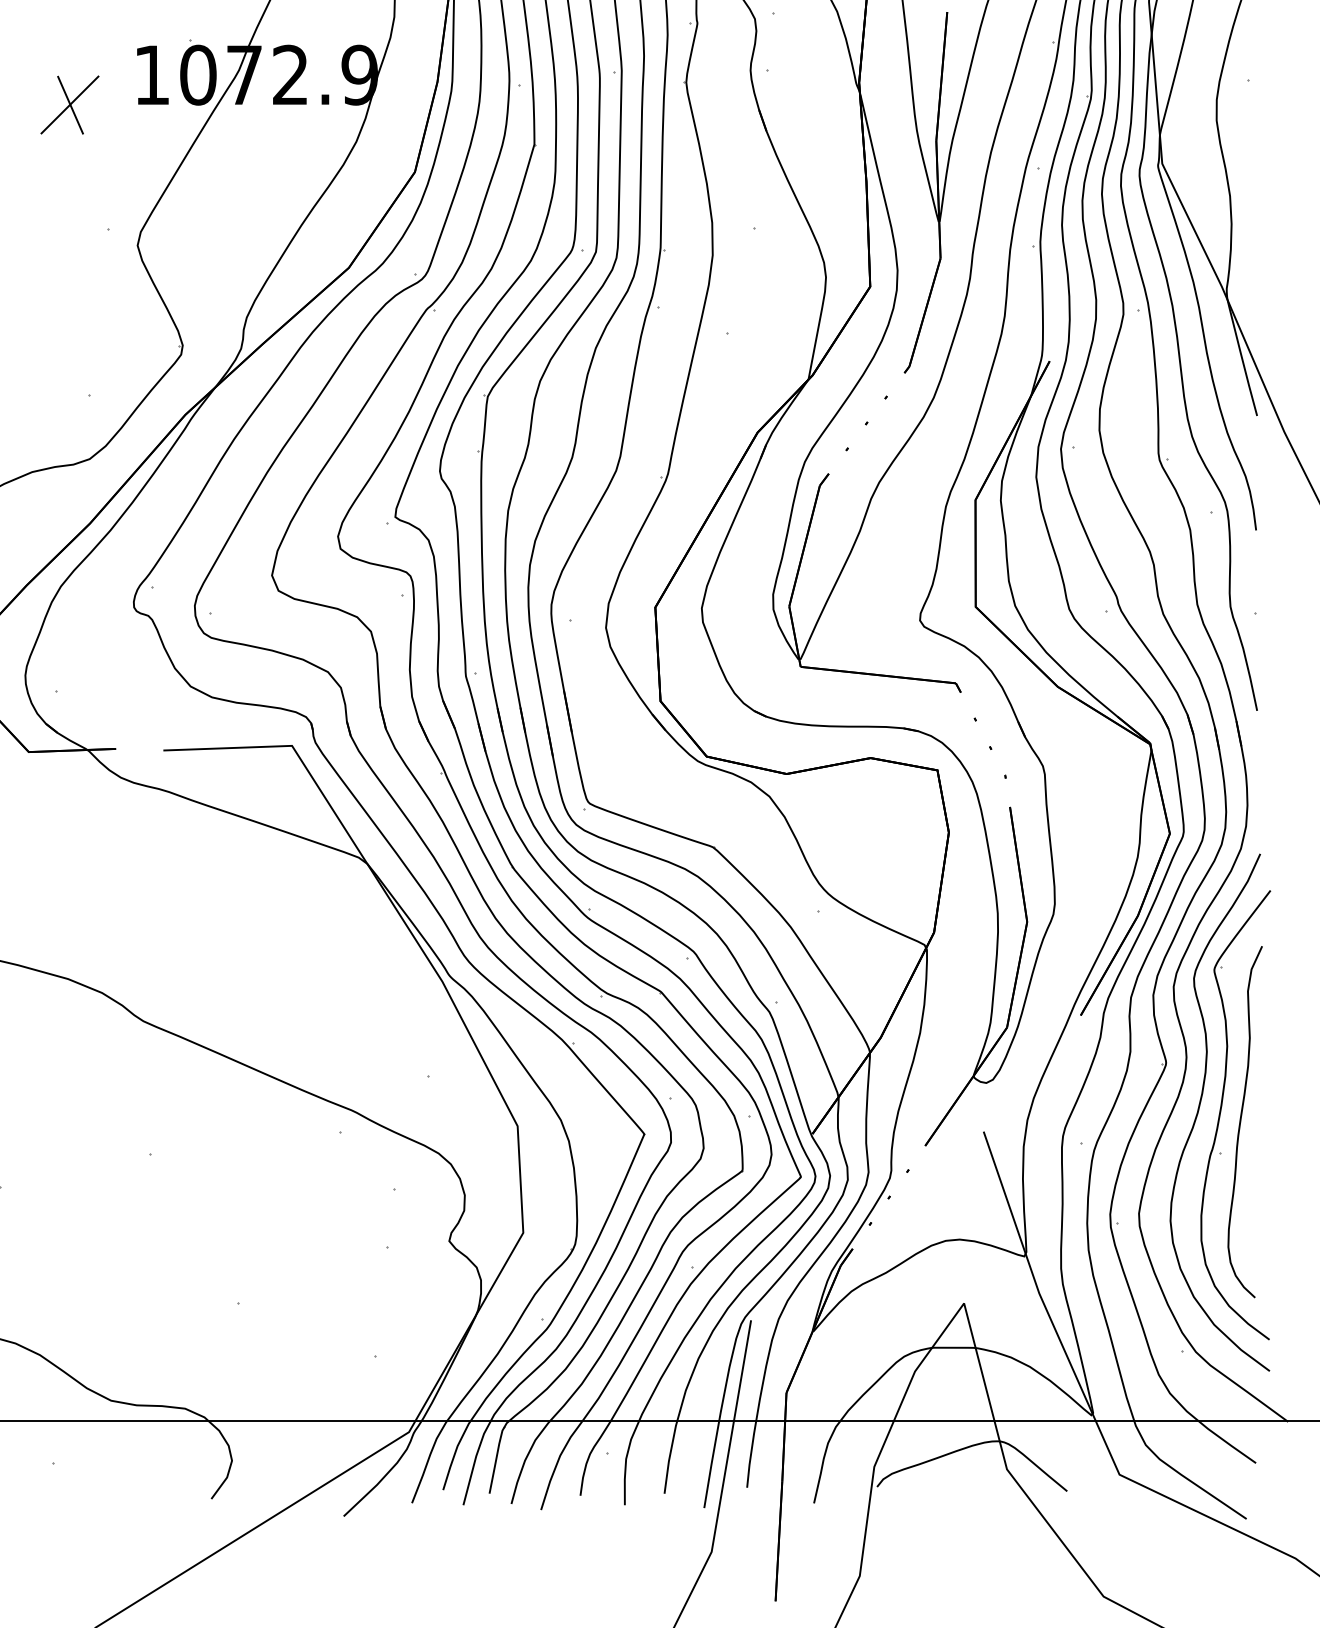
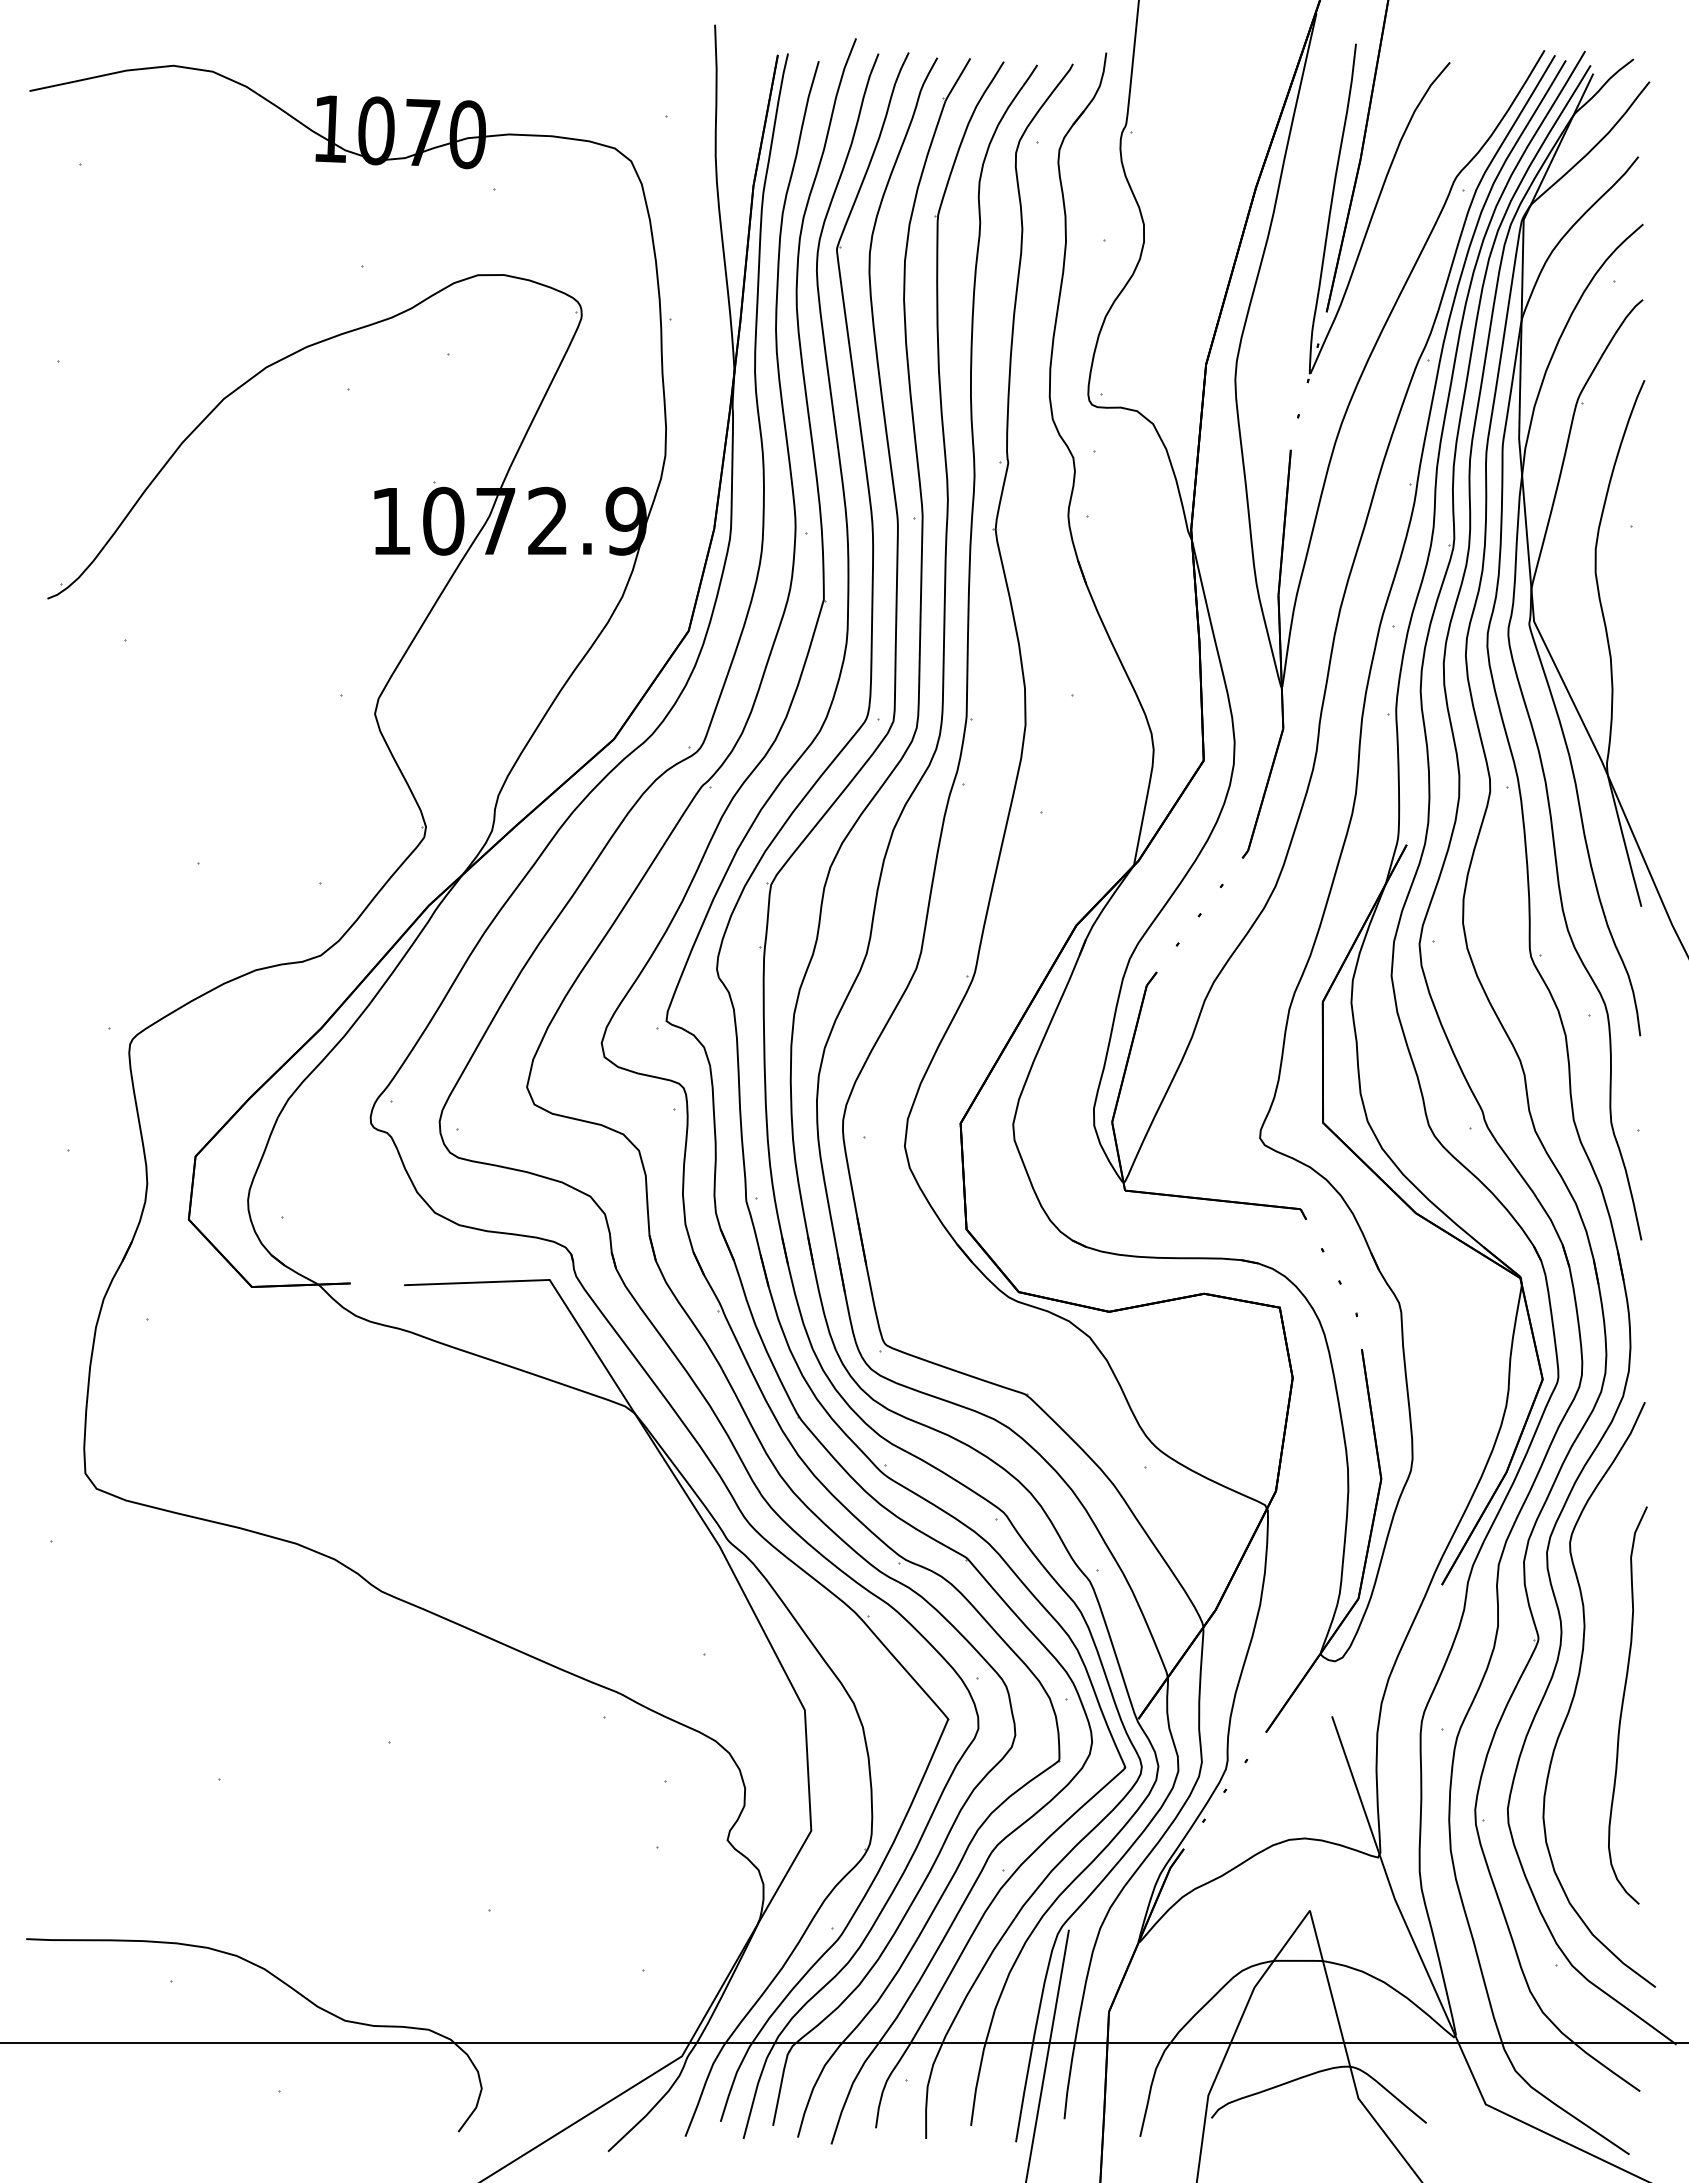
part: (70, 104) -> (298, 554), removed
part: (1220, 1114) -> (1600, 1696), removed

